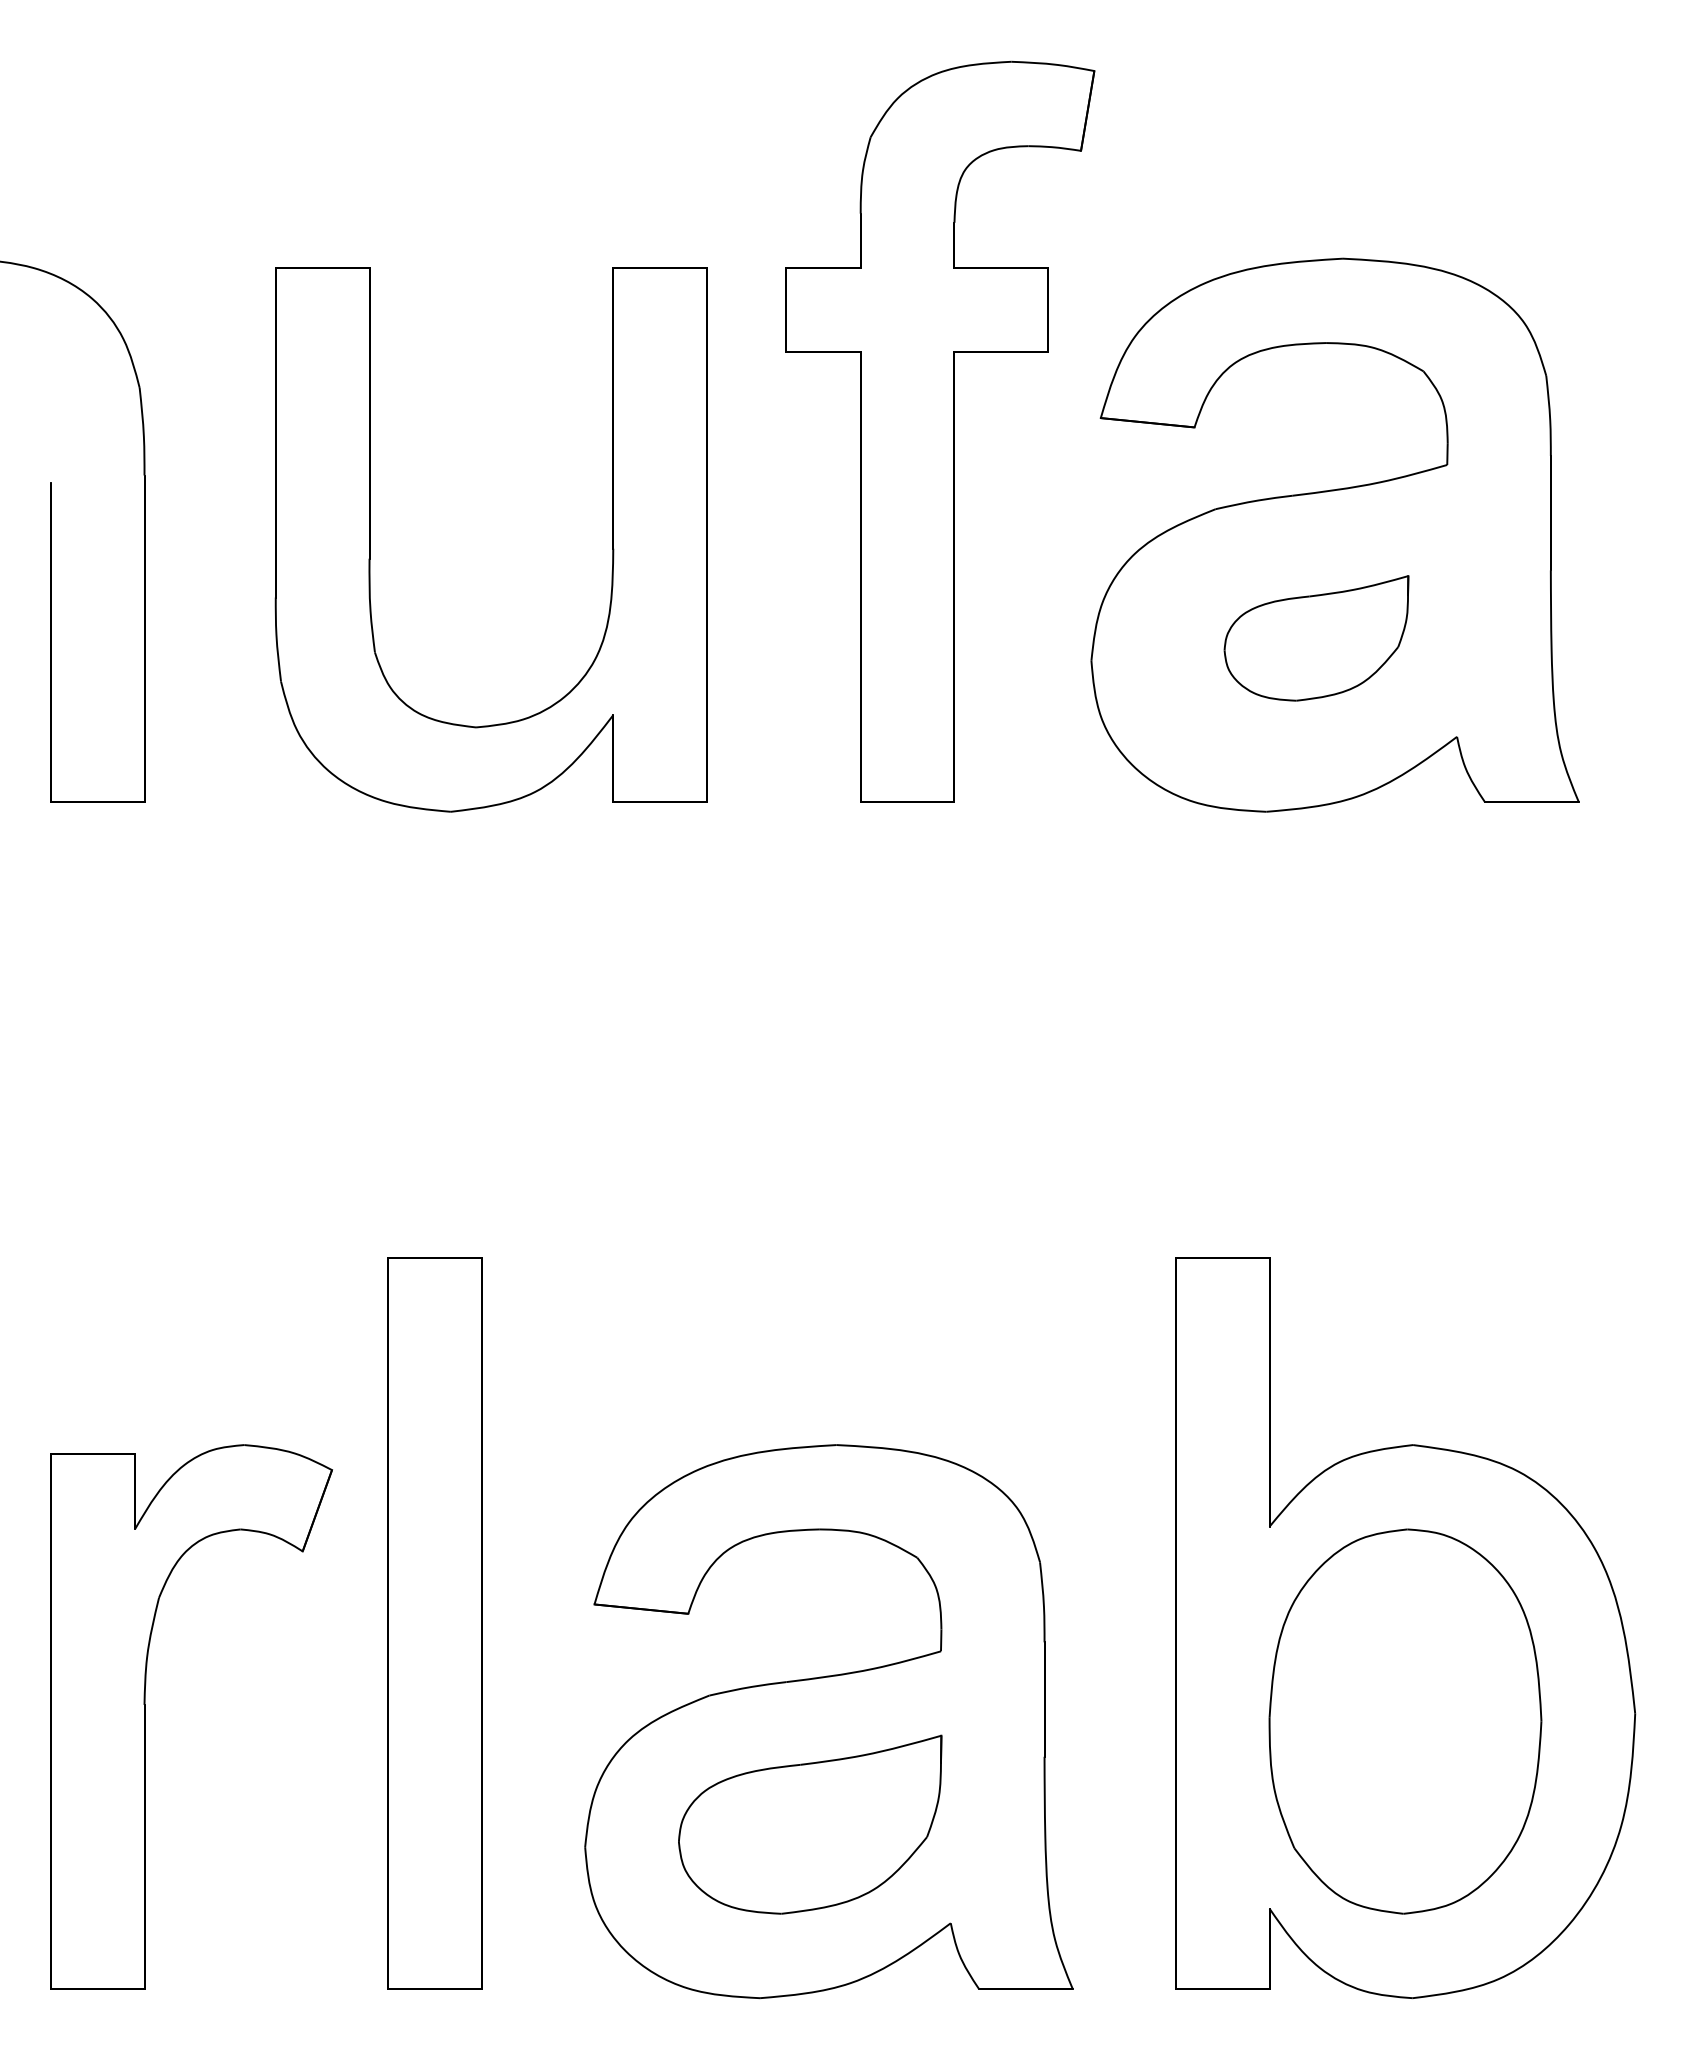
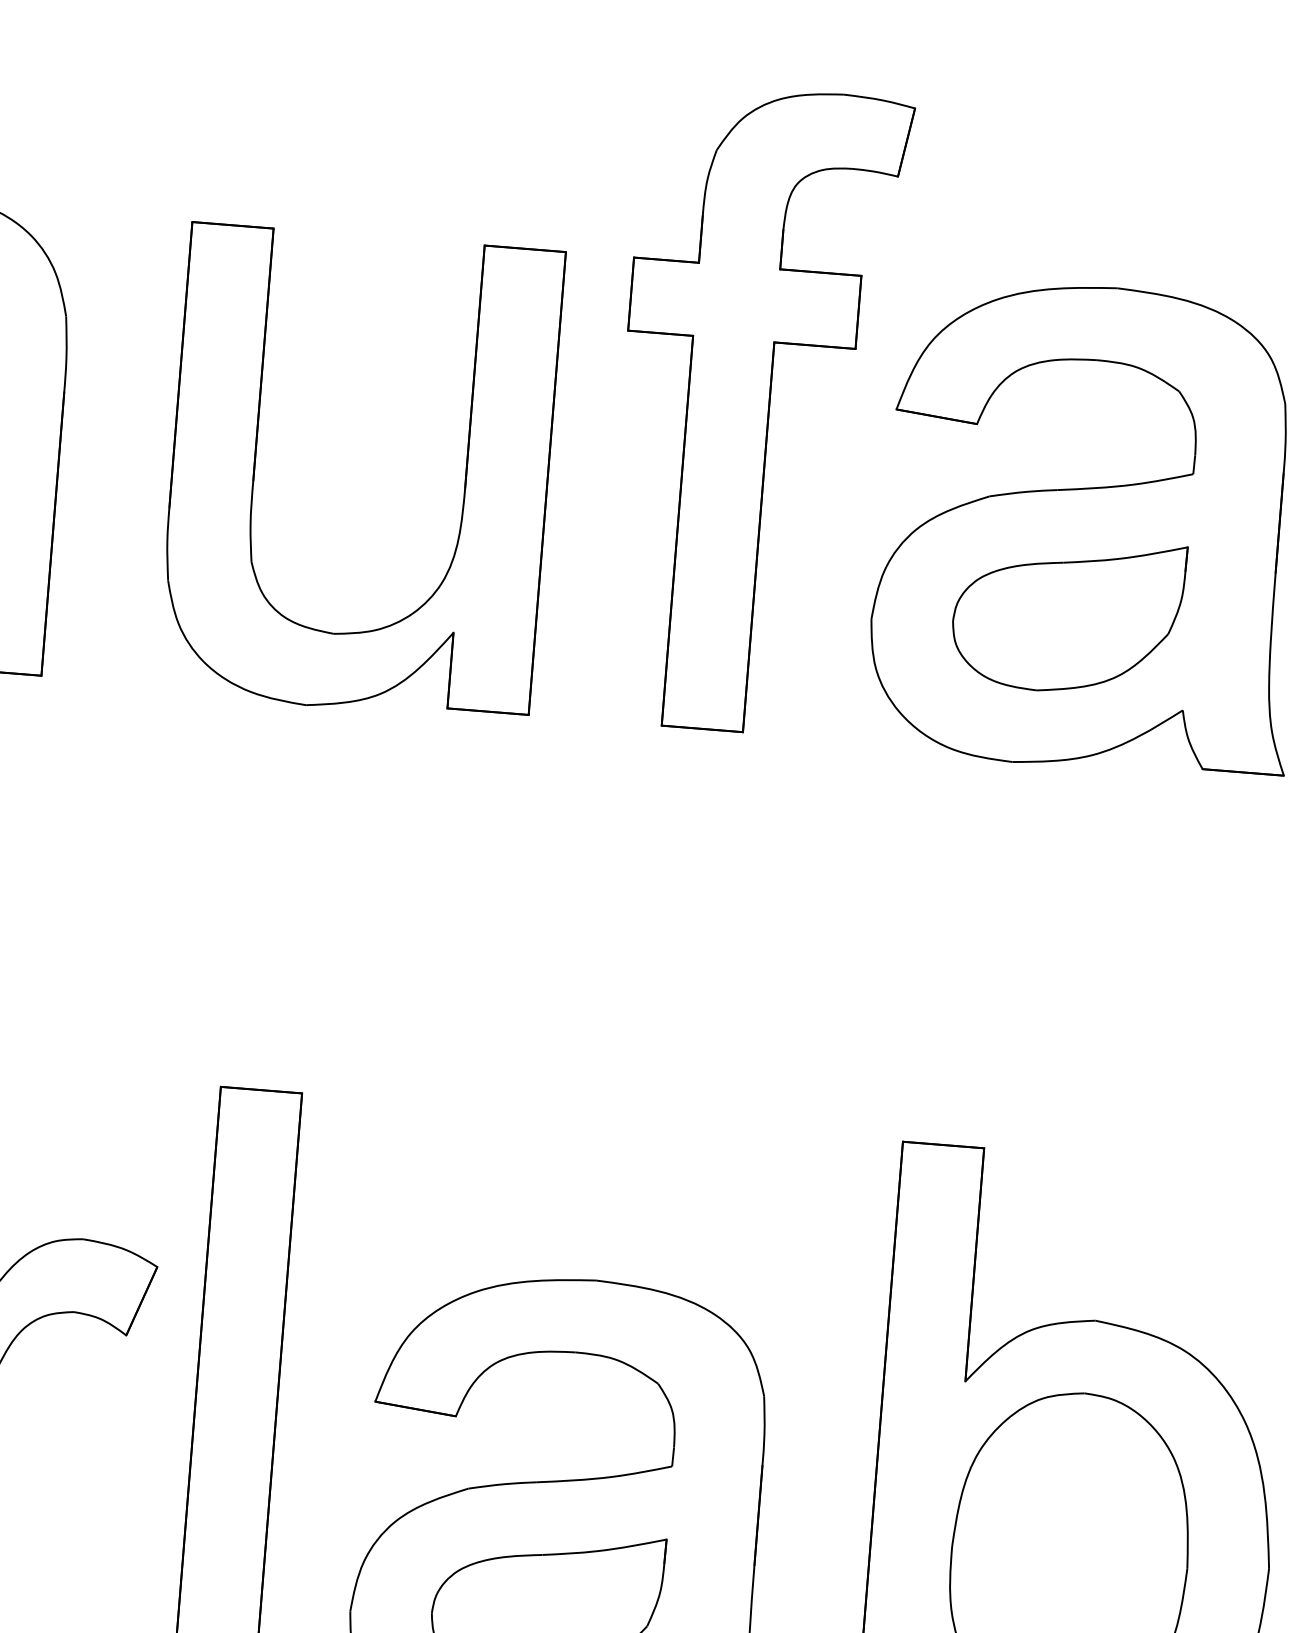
part: (1316, 638) -> (1067, 615), size x1.43

